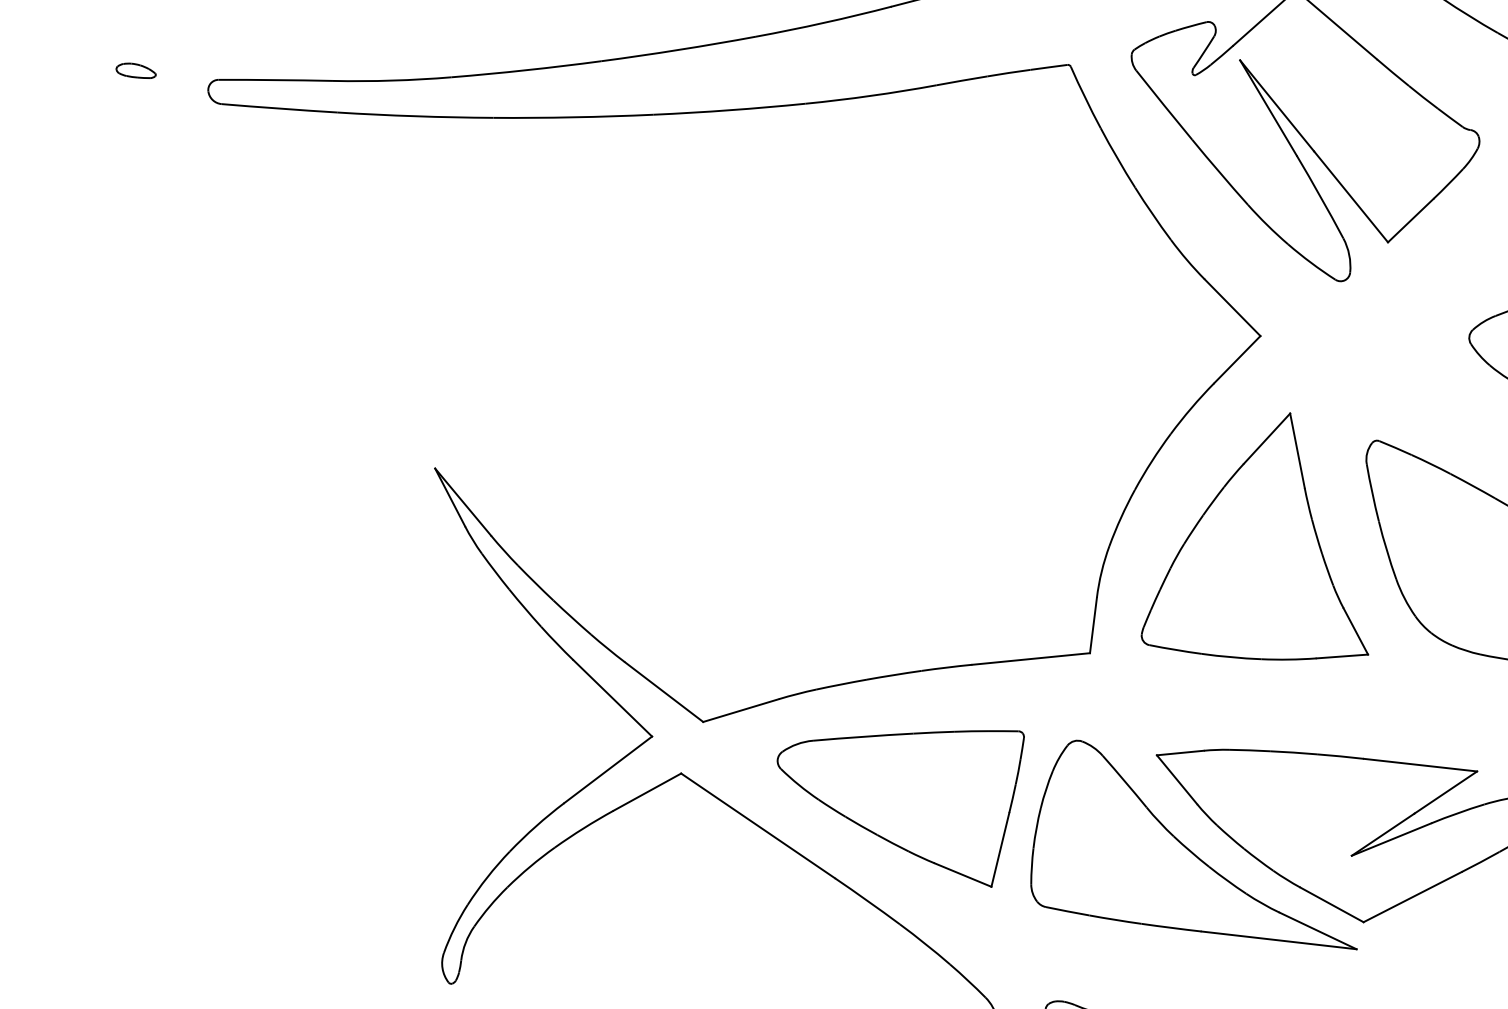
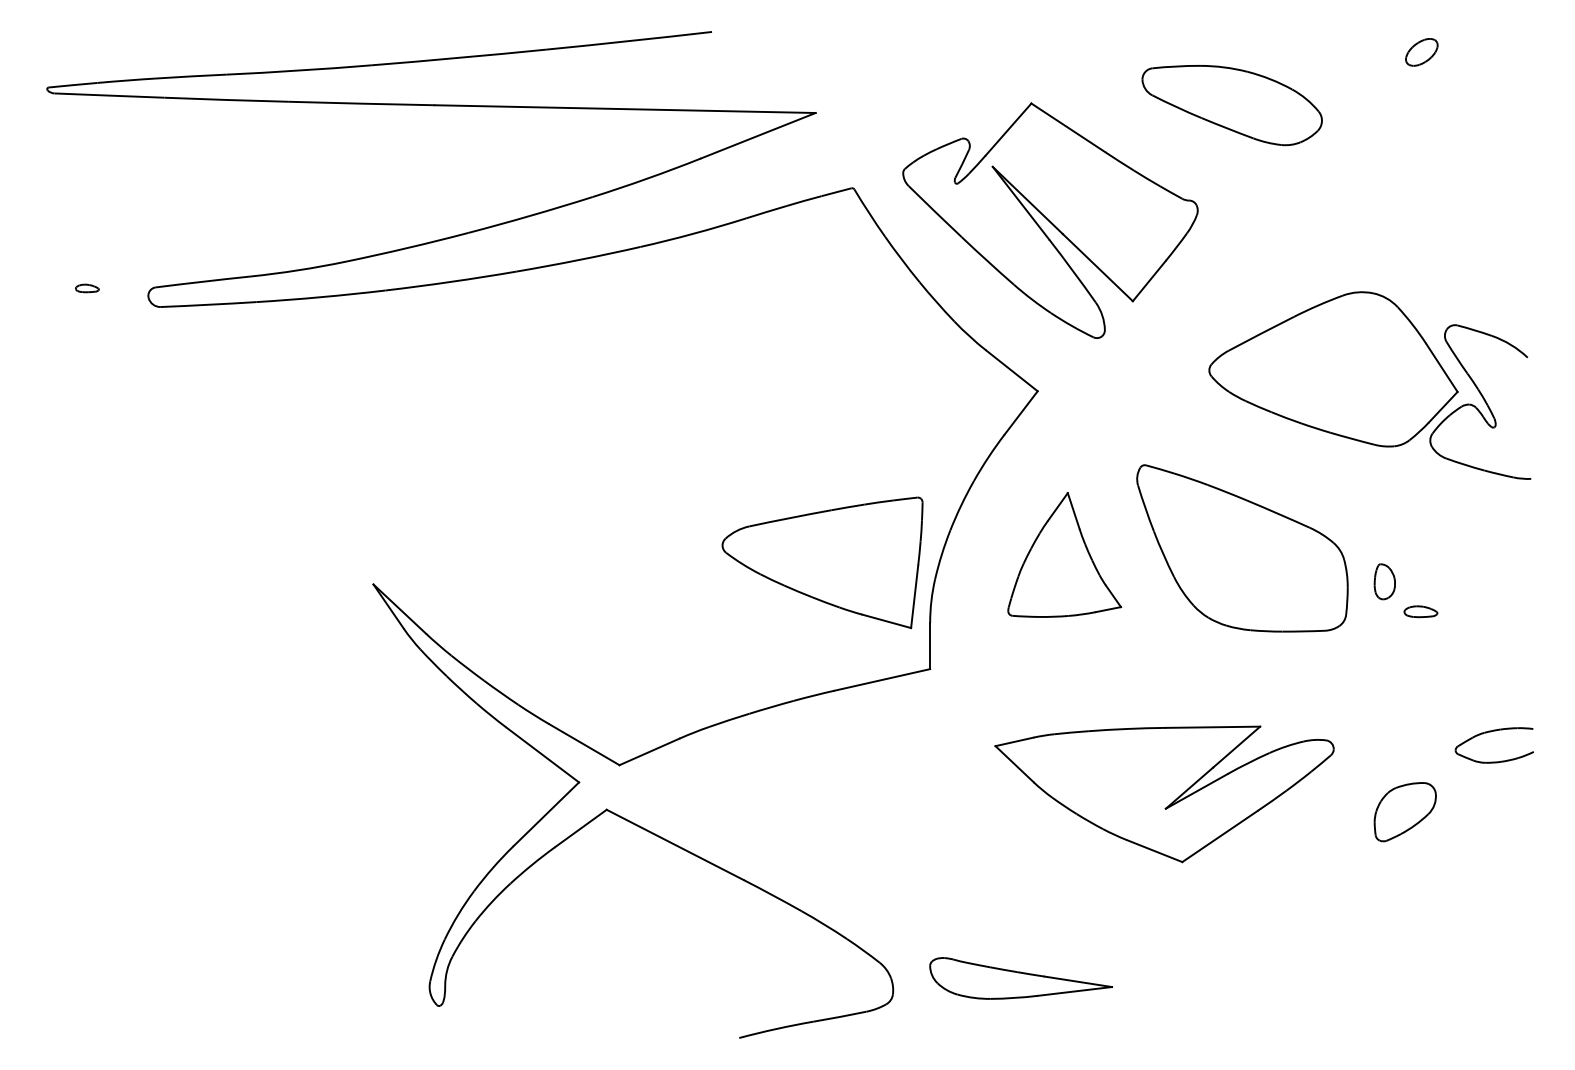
part: (136, 70) -> (87, 288), size x0.7
part: (1268, 535) -> (1064, 554), size x0.6
part: (895, 794) -> (822, 562), moved
part: (1194, 852) -> (1036, 822), removed

